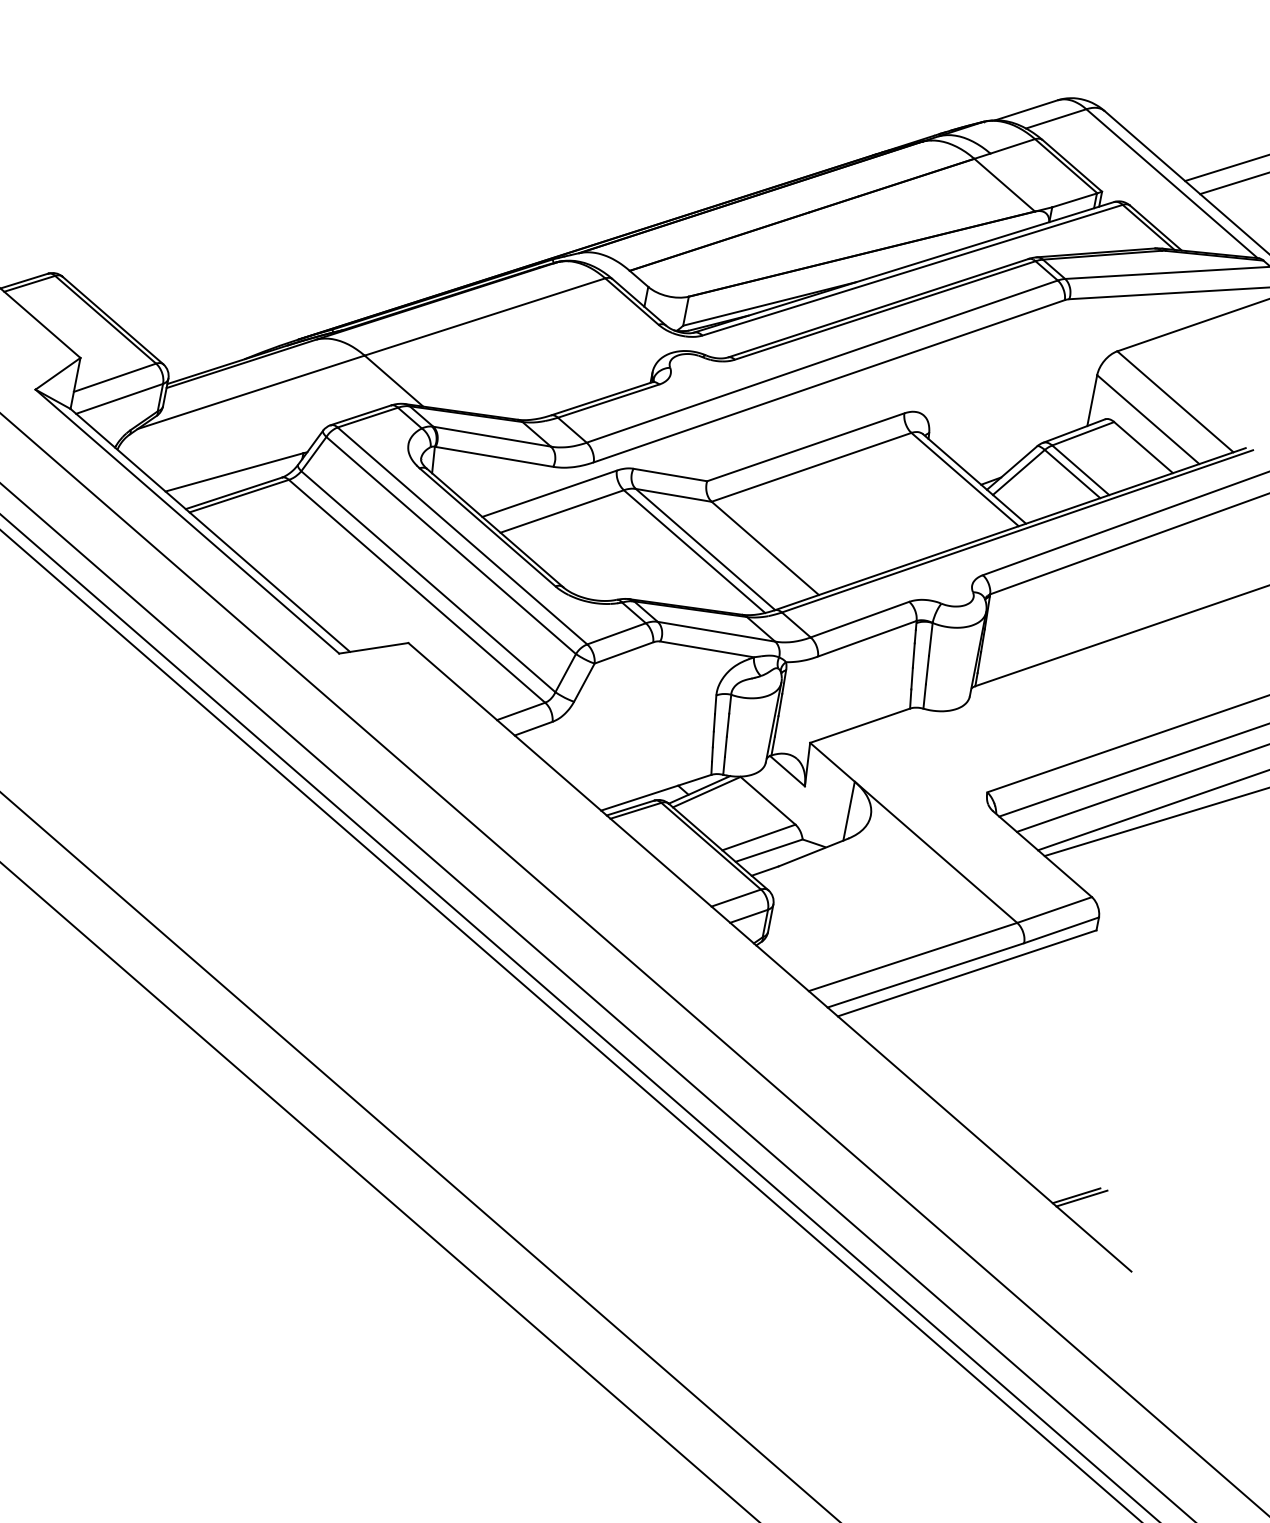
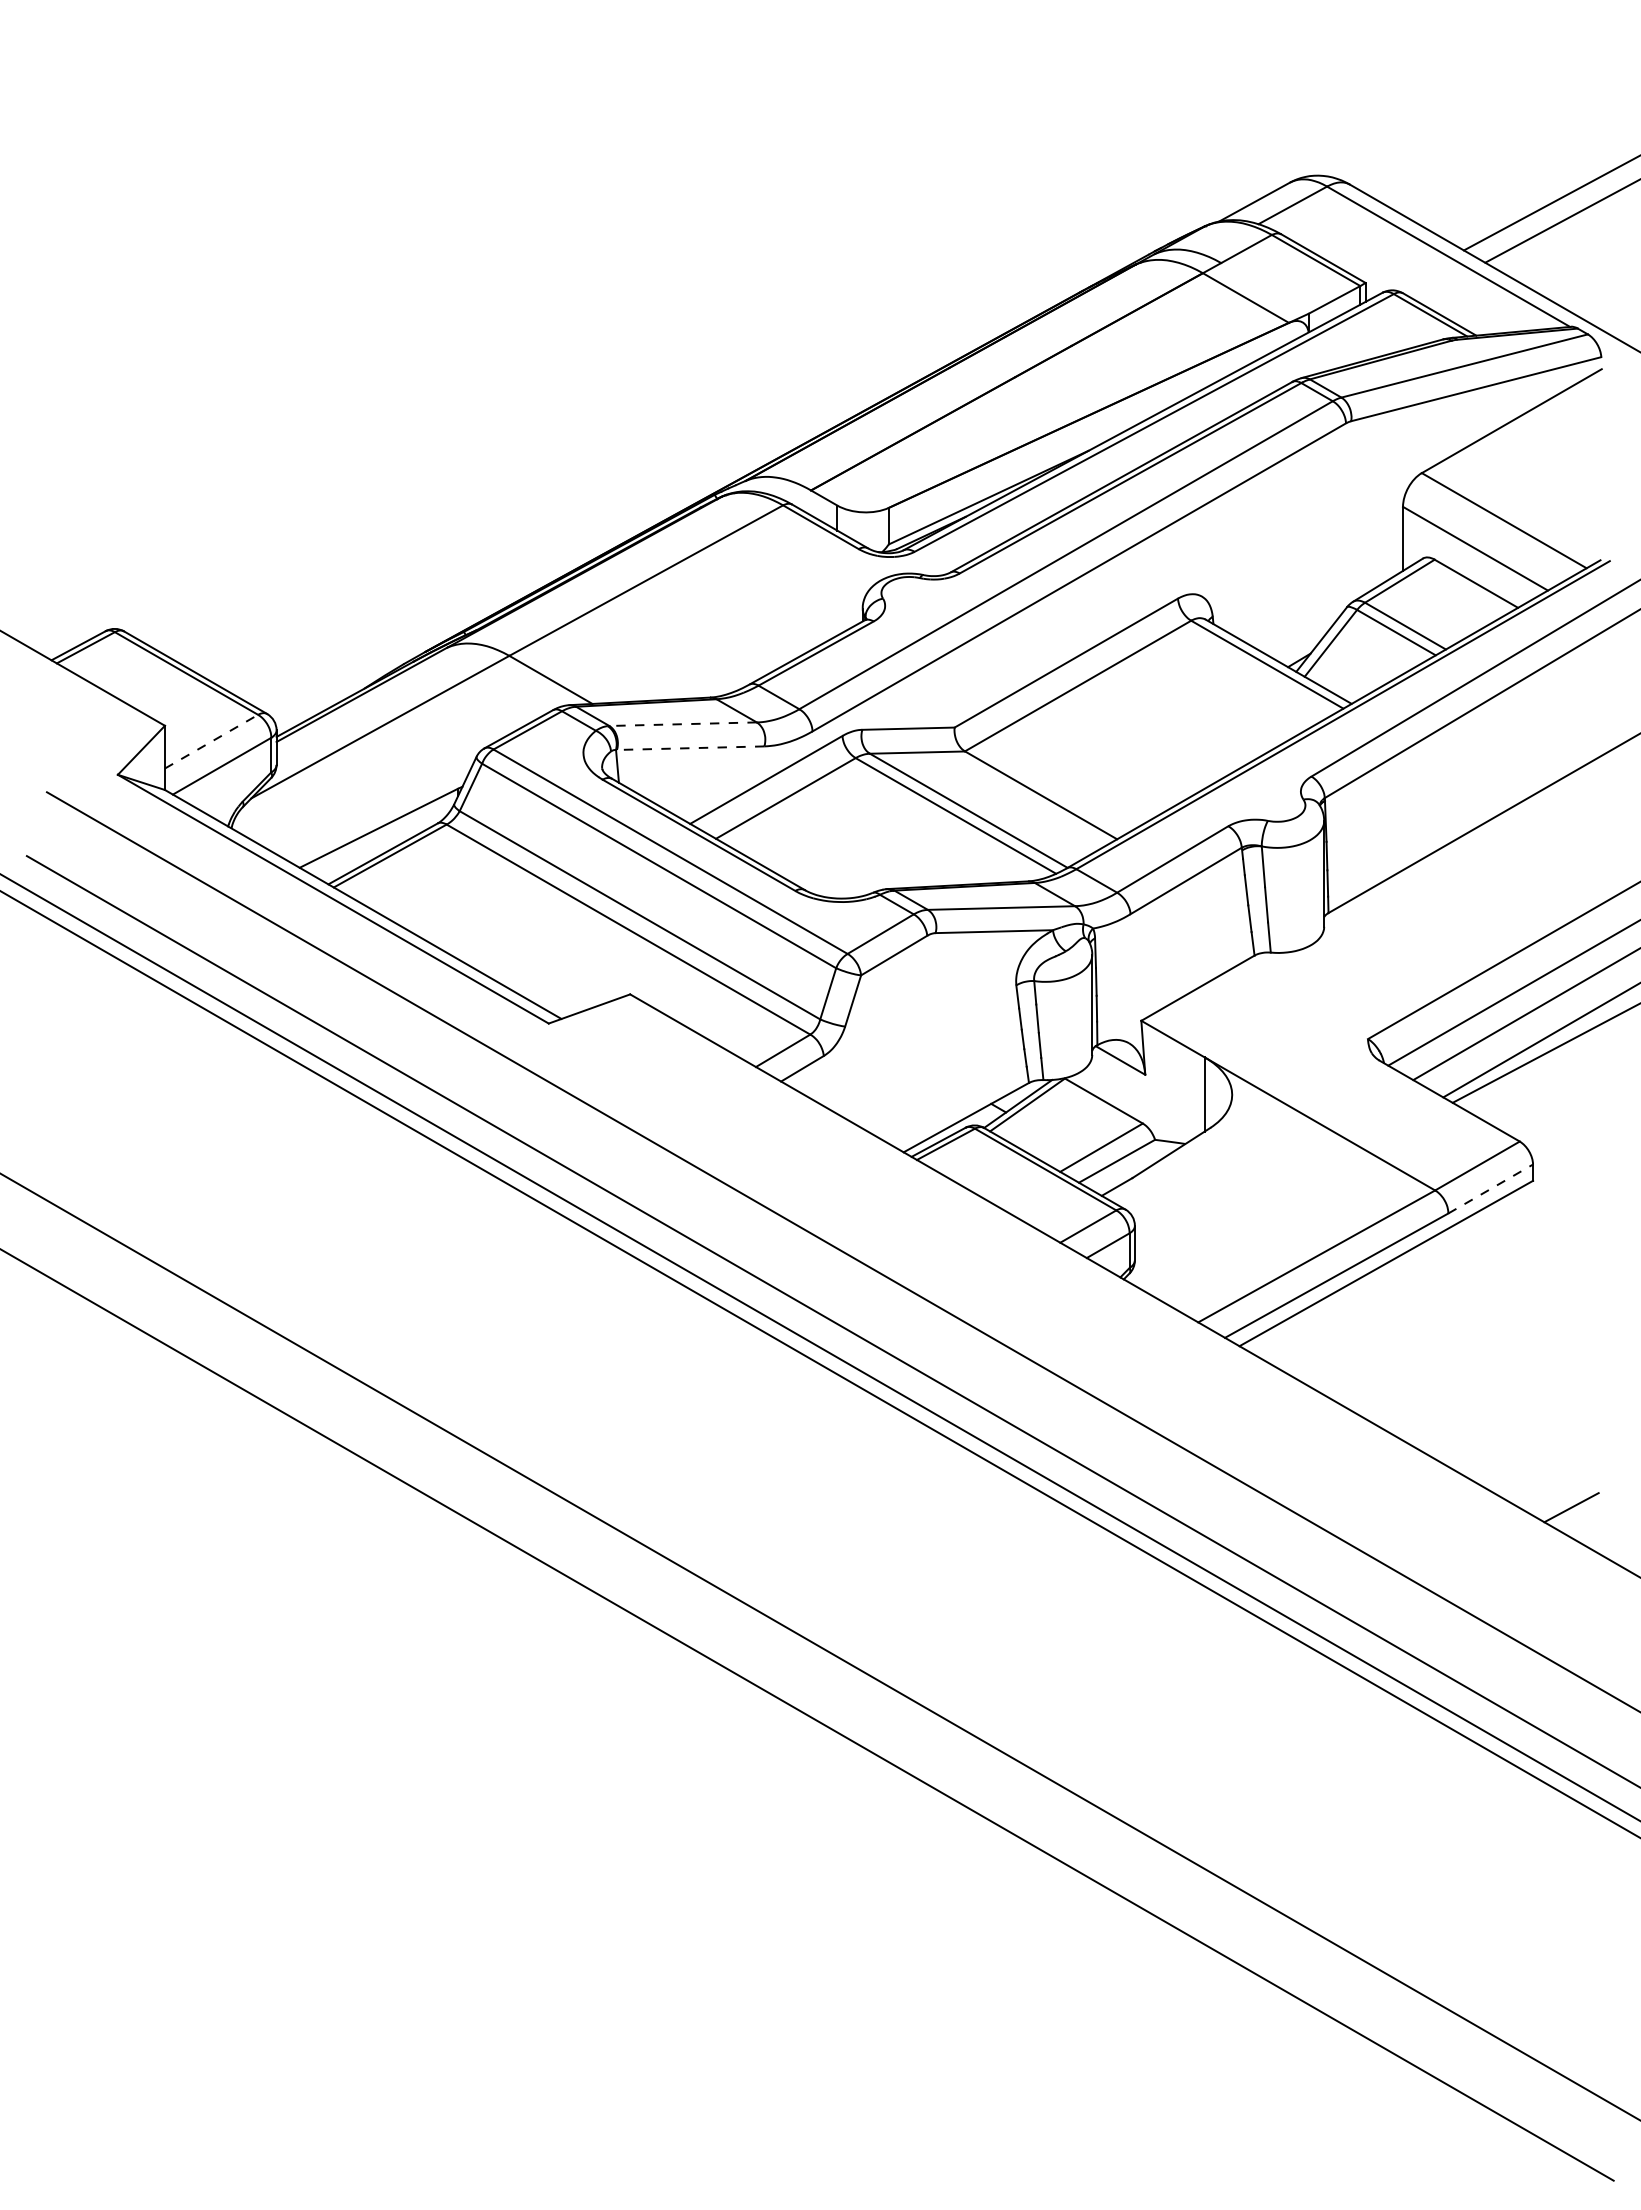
line: (115, 377) -> (211, 741), solid -> dashed
line: (492, 436) -> (683, 724), solid -> dashed
line: (494, 457) -> (690, 748), solid -> dashed
line: (1061, 930) -> (1490, 1189), solid -> dashed
line: (1081, 1198) -> (1578, 1509), removed

